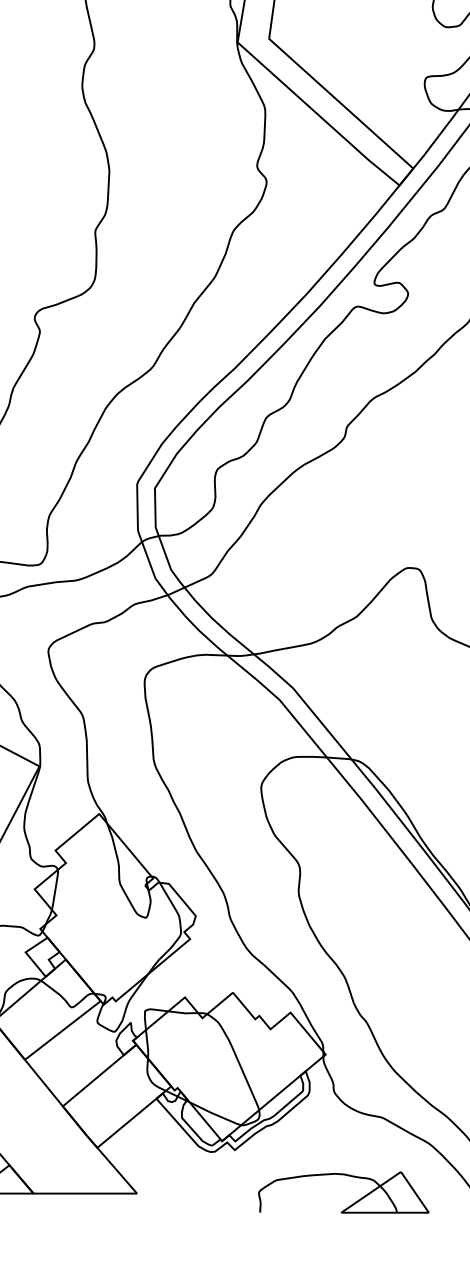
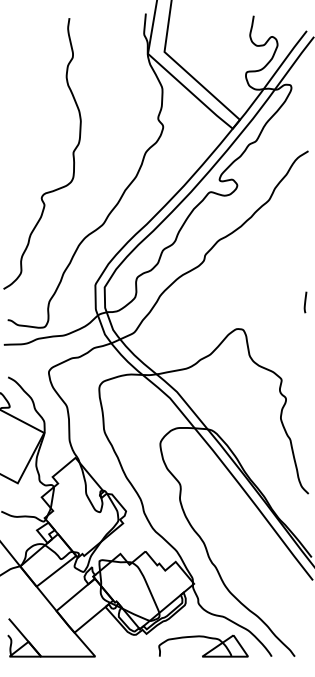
part: (349, 1177) -> (206, 638), moved

